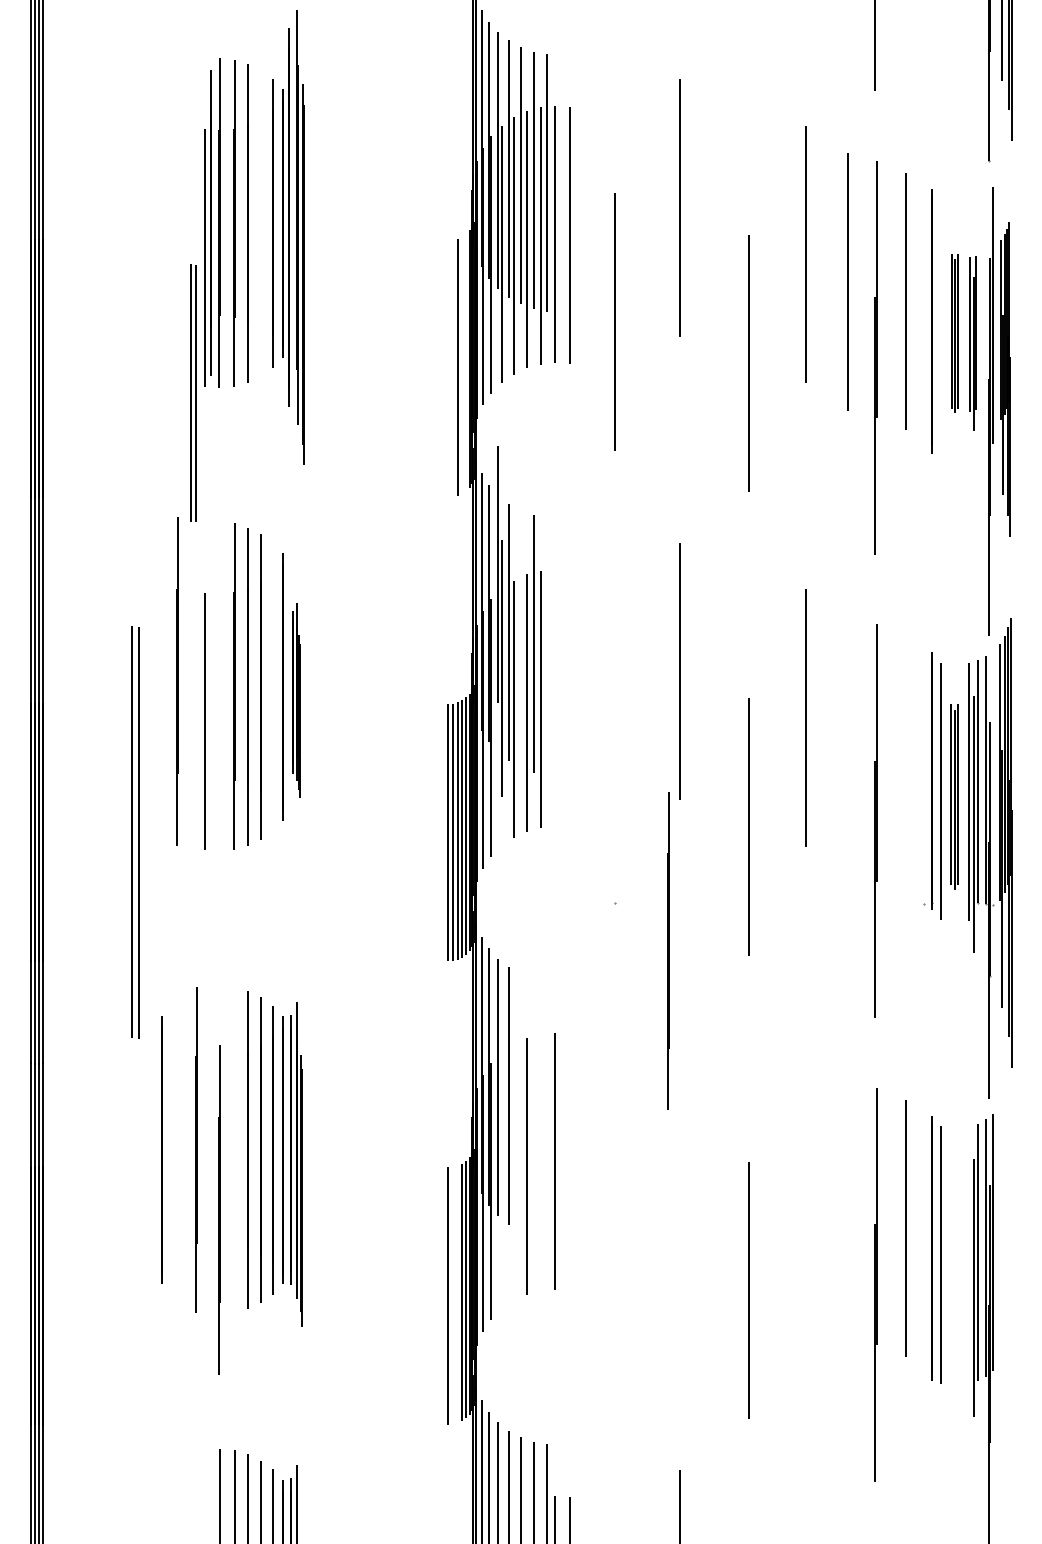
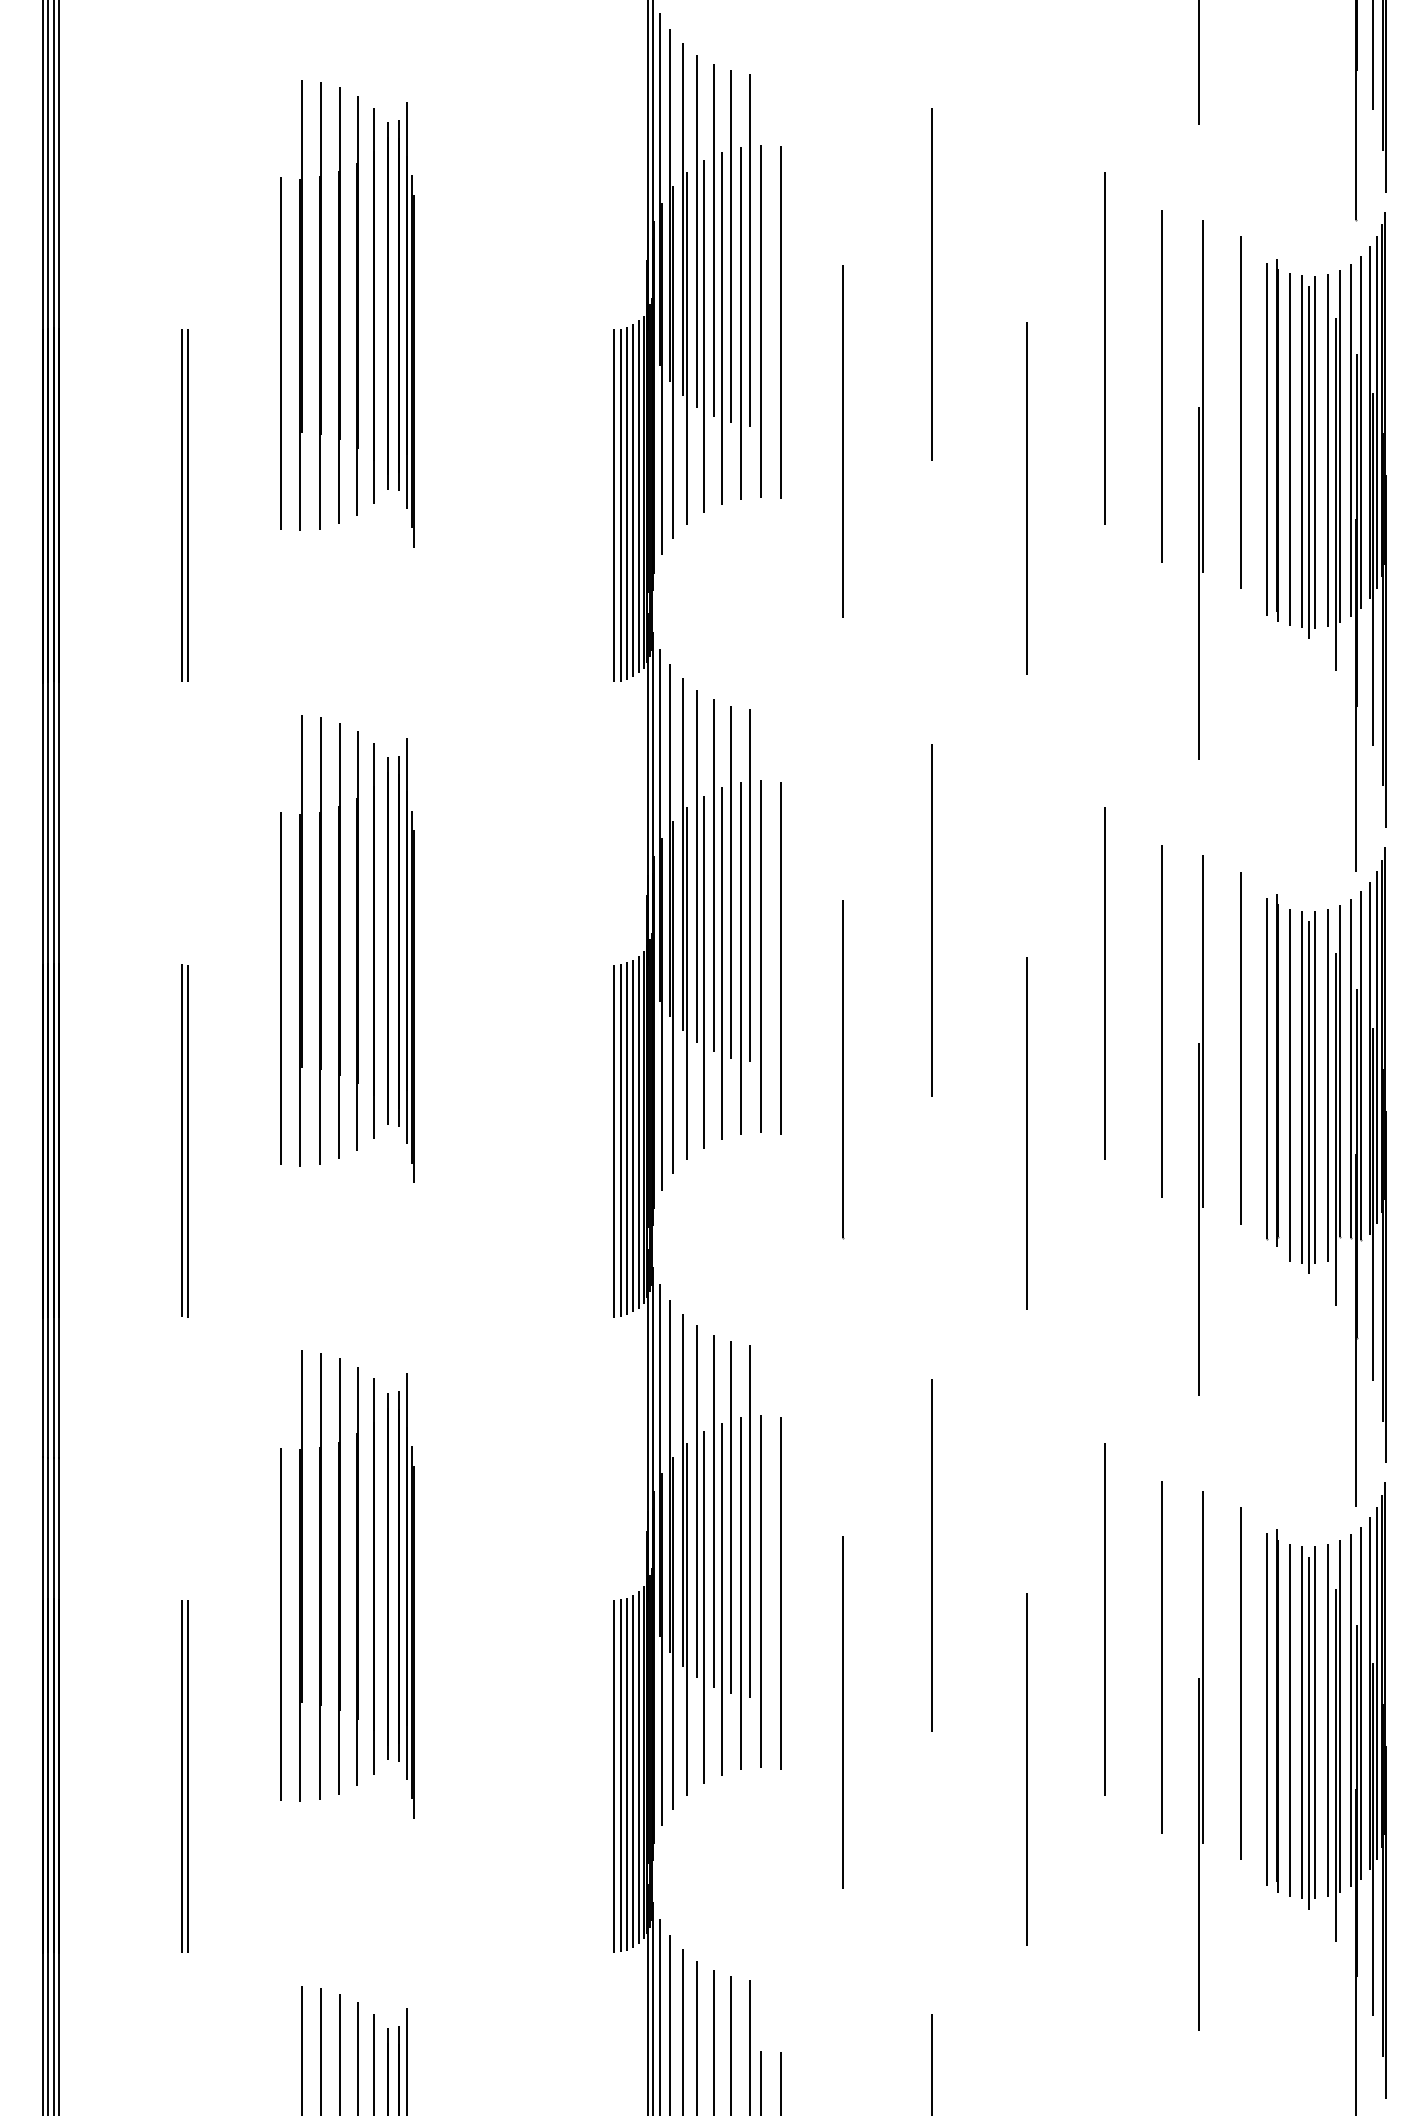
line: (210, 223) -> (357, 305), moved
part: (296, 236) -> (406, 324), size x0.71
line: (923, 320) -> (1266, 438), added
line: (985, 320) -> (1351, 439), added
line: (940, 328) -> (1289, 449), added
part: (954, 333) -> (1308, 456), size x1.67
part: (972, 343) -> (1333, 470), size x1.67
line: (465, 362) -> (638, 496), added
line: (462, 365) -> (633, 500), added
line: (452, 368) -> (620, 504), added
line: (448, 369) -> (614, 505), added
part: (1004, 379) -> (1377, 519), size x1.43
part: (193, 393) -> (184, 505), moved
part: (499, 620) -> (684, 918), moved
line: (520, 638) -> (713, 875), added
line: (546, 646) -> (749, 885), added
line: (177, 681) -> (300, 940), moved
line: (272, 686) -> (373, 940), added
line: (555, 697) -> (761, 955), added
line: (569, 698) -> (780, 957), added
part: (296, 700) -> (406, 960), size x1.67
line: (847, 745) -> (1161, 1021), added
line: (905, 764) -> (1241, 1047), added
line: (993, 777) -> (1361, 1065), added
line: (923, 779) -> (1266, 1068), added
line: (615, 780) -> (843, 1069), added
part: (954, 797) -> (1308, 1092), size x1.43
part: (134, 832) -> (184, 1140), size x0.62
line: (667, 951) -> (915, 1303), removed
line: (520, 1102) -> (713, 1510), added
line: (533, 1107) -> (731, 1517), added
line: (546, 1109) -> (749, 1520), added
line: (679, 1134) -> (931, 1555), added
line: (161, 1150) -> (221, 1576), removed
line: (196, 1150) -> (320, 1576), moved
line: (569, 1161) -> (780, 1592), added
line: (541, 1162) -> (741, 1593), added
line: (513, 1172) -> (703, 1607), added
line: (501, 1180) -> (687, 1618), added
line: (805, 1181) -> (1104, 1619), added
line: (204, 1184) -> (280, 1623), added
line: (219, 1209) -> (300, 1575), moved
line: (847, 1209) -> (1161, 1657), added
line: (923, 1247) -> (1266, 1709), added
line: (615, 1248) -> (843, 1711), added
line: (968, 1255) -> (1327, 1720), added
part: (954, 1260) -> (1308, 1727), added
line: (457, 1293) -> (627, 1773), added
line: (133, 1295) -> (182, 1775), added
line: (452, 1295) -> (620, 1775), added
line: (137, 1296) -> (188, 1776), added
part: (1004, 1306) -> (1377, 1790), added

